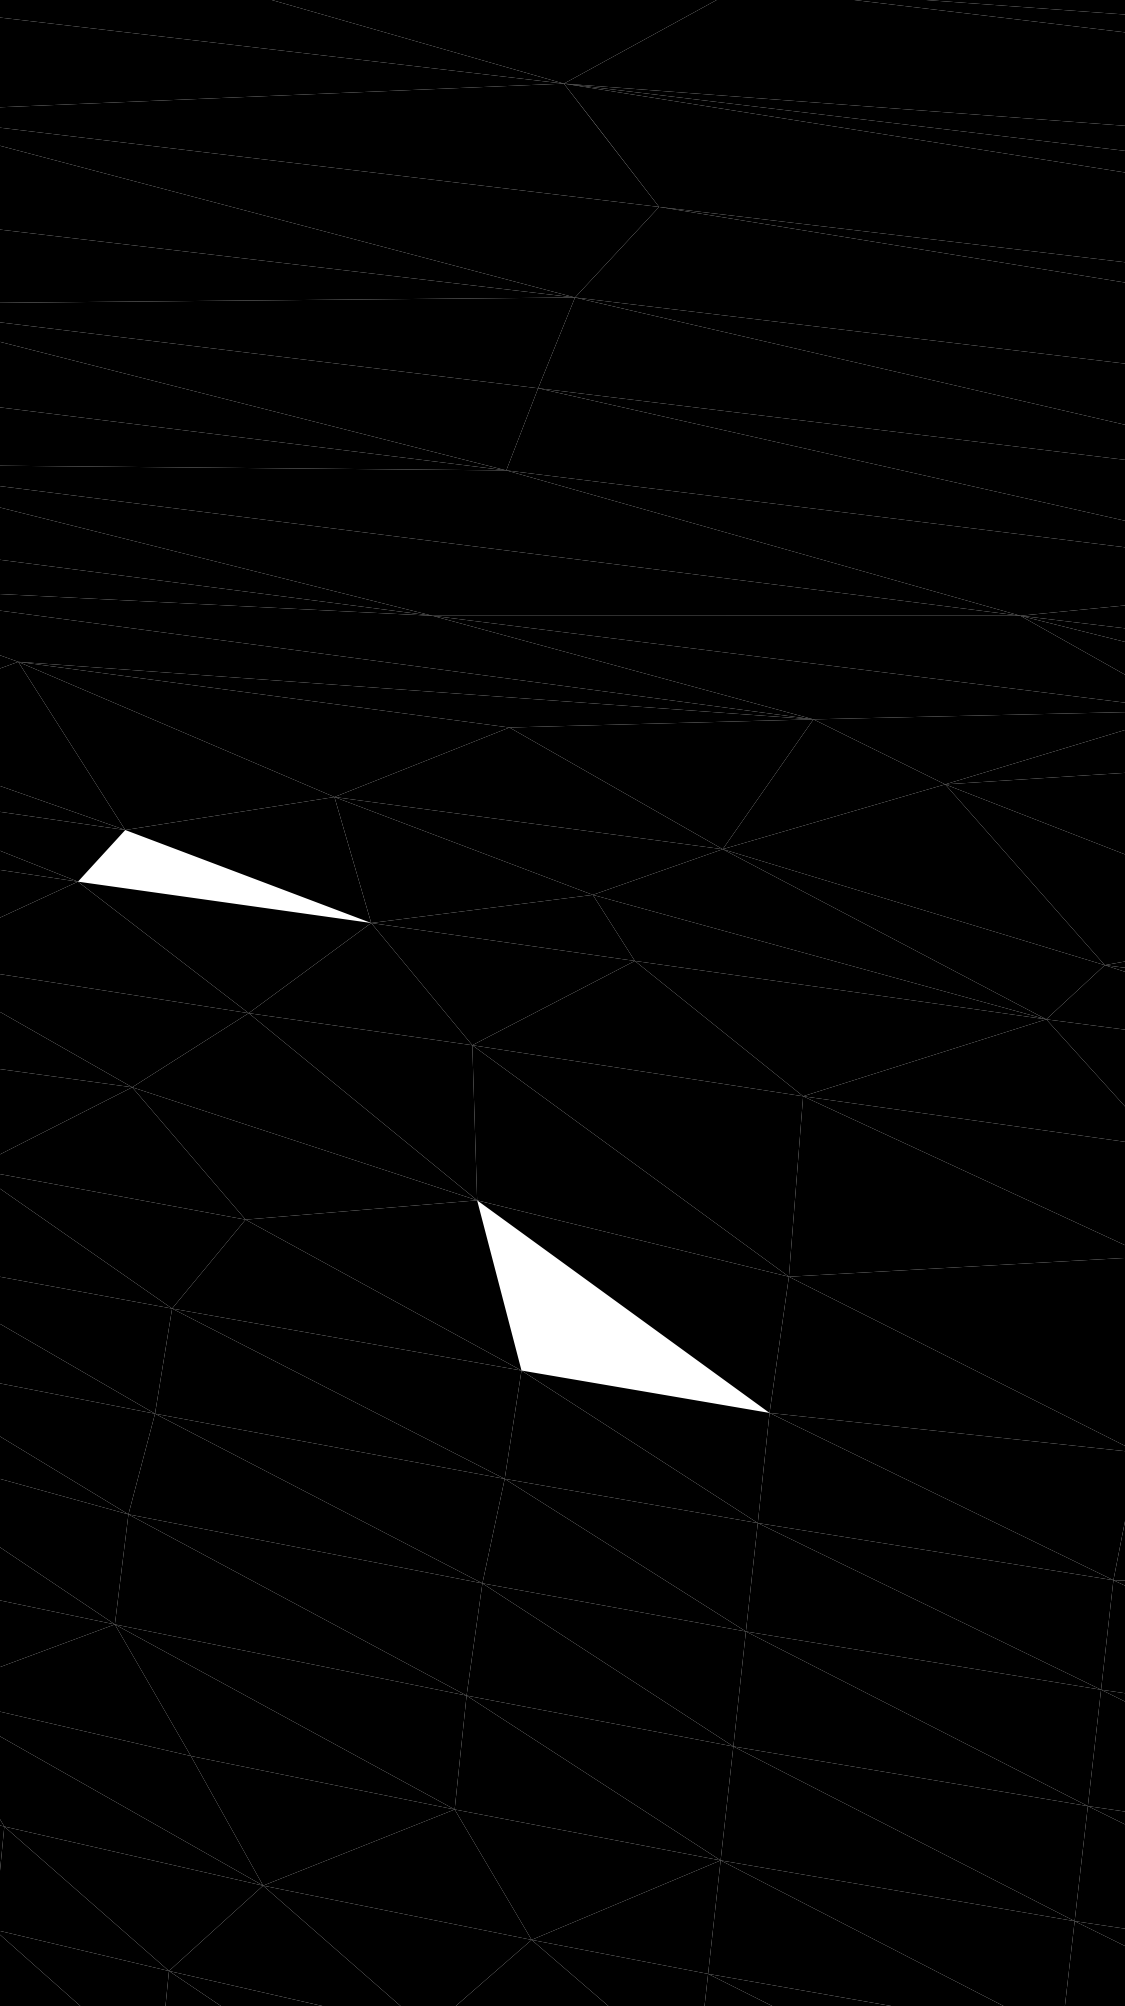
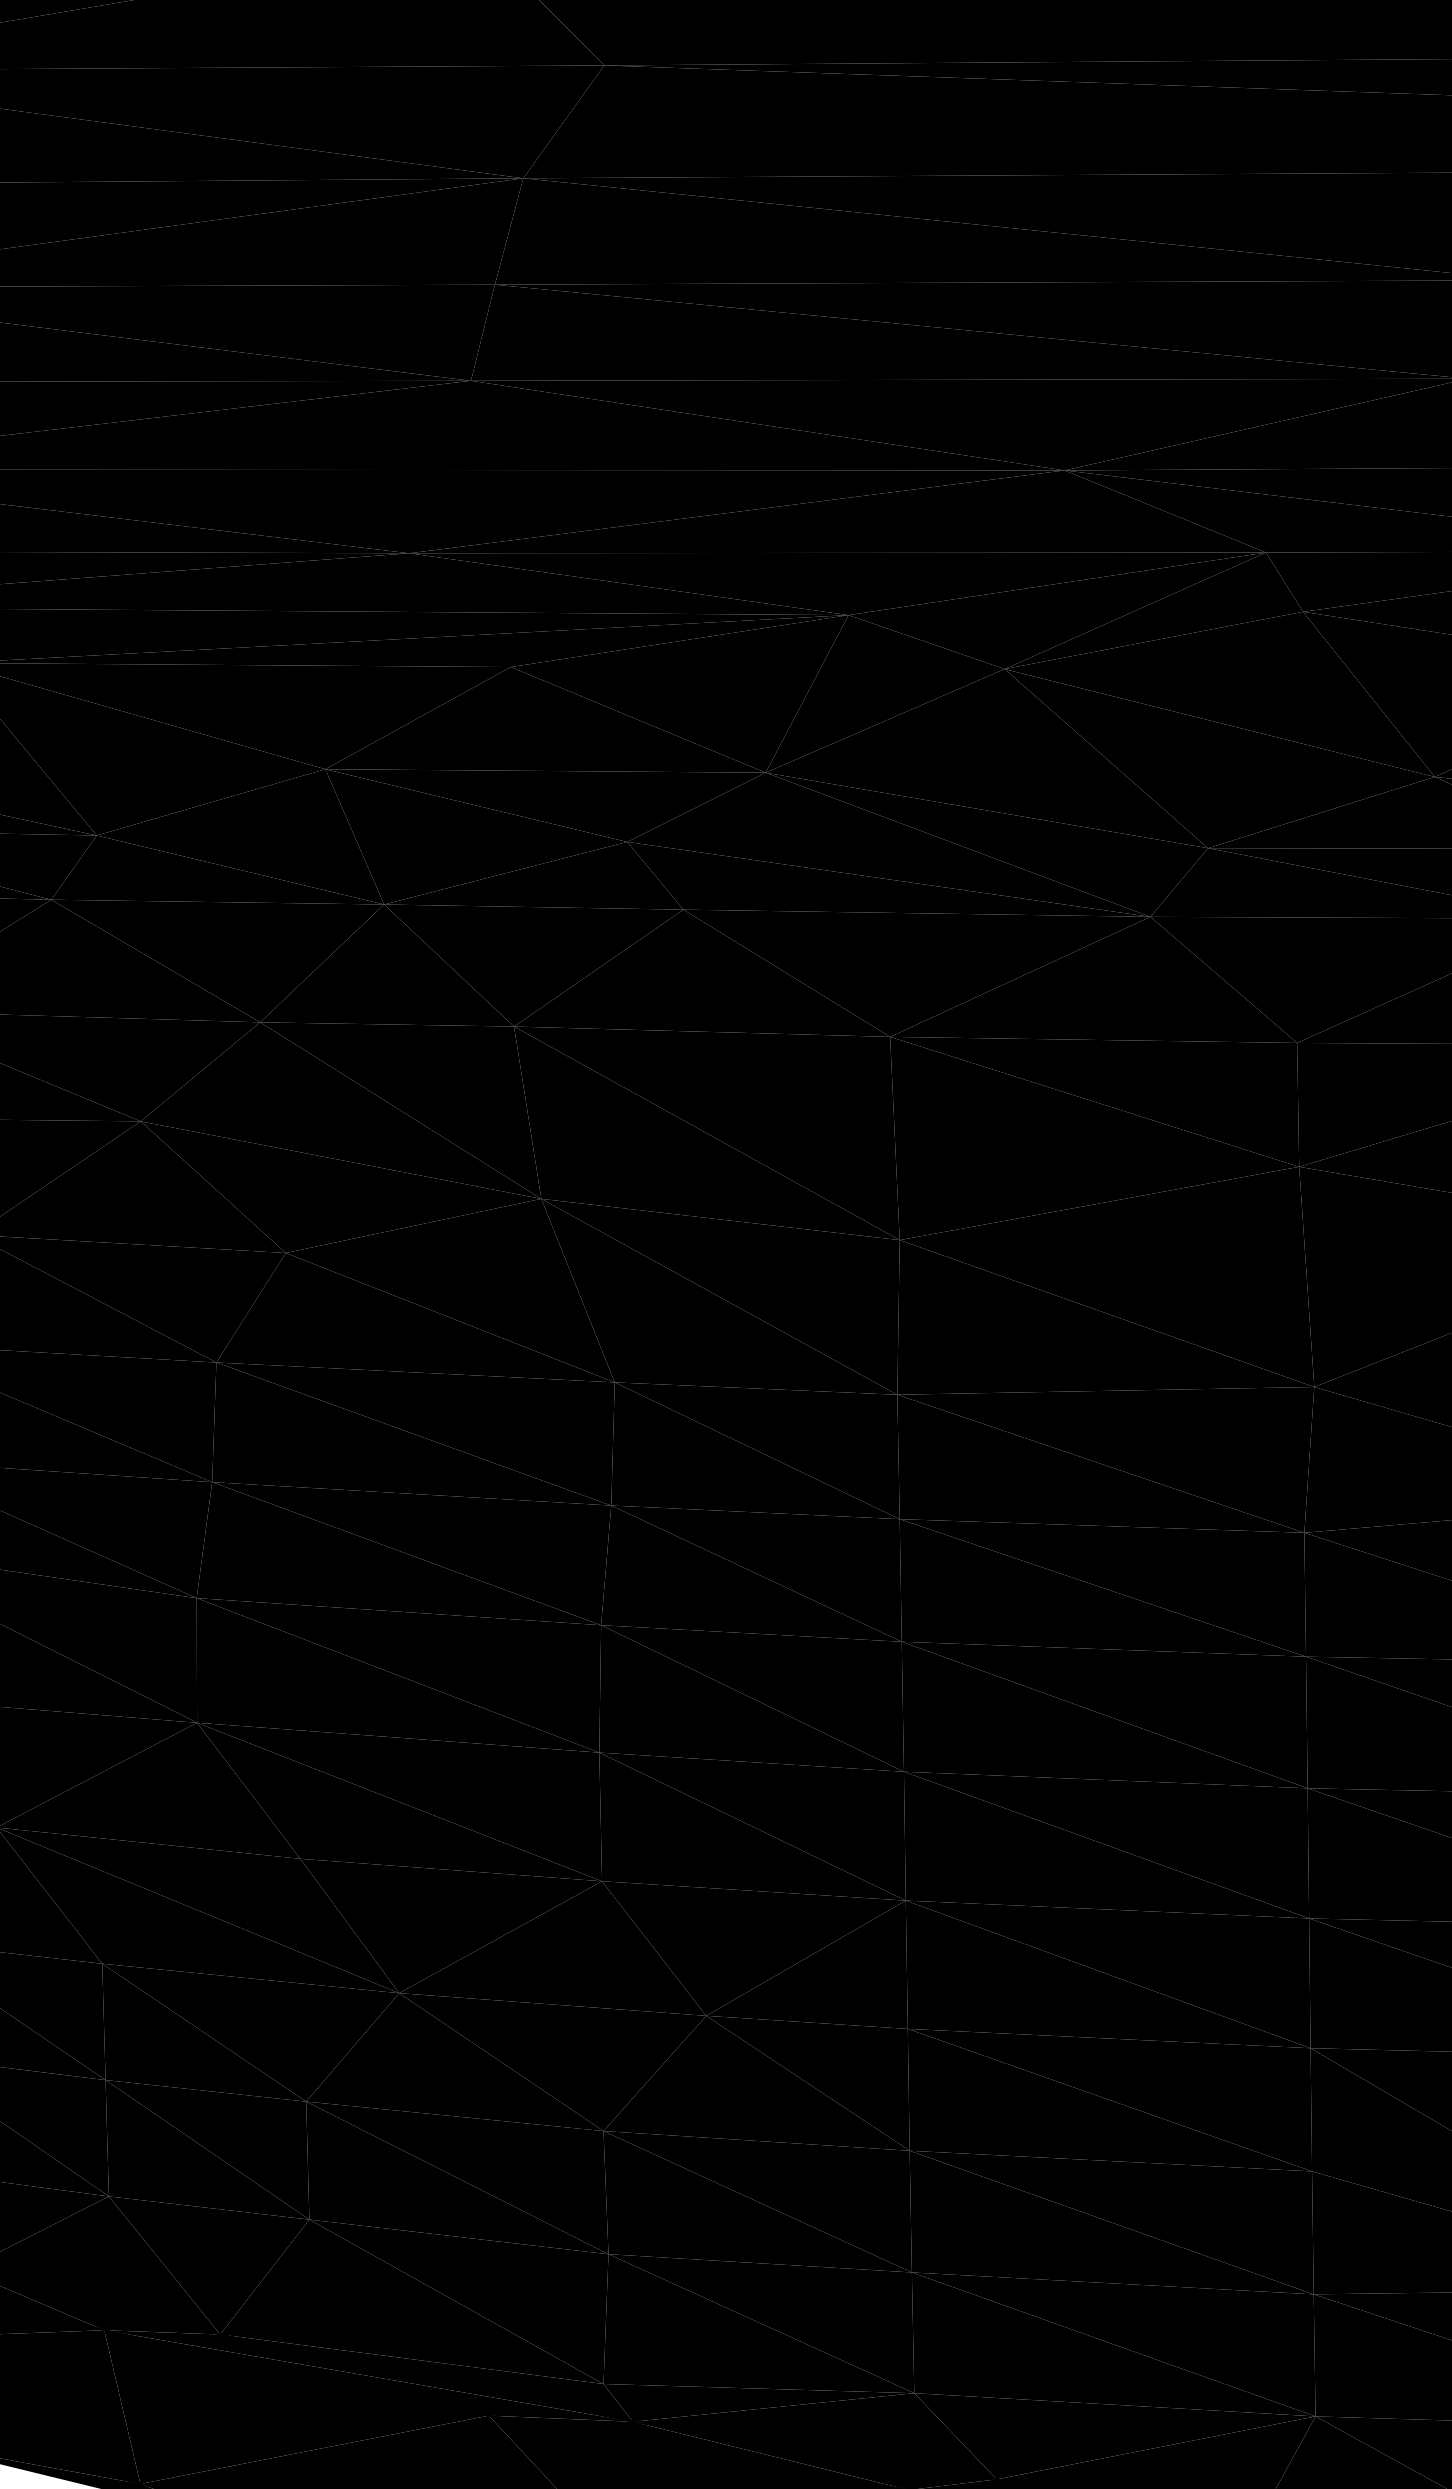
fill: (228, 873) -> (217, 869), added
fill: (623, 1306) -> (719, 1296), added

